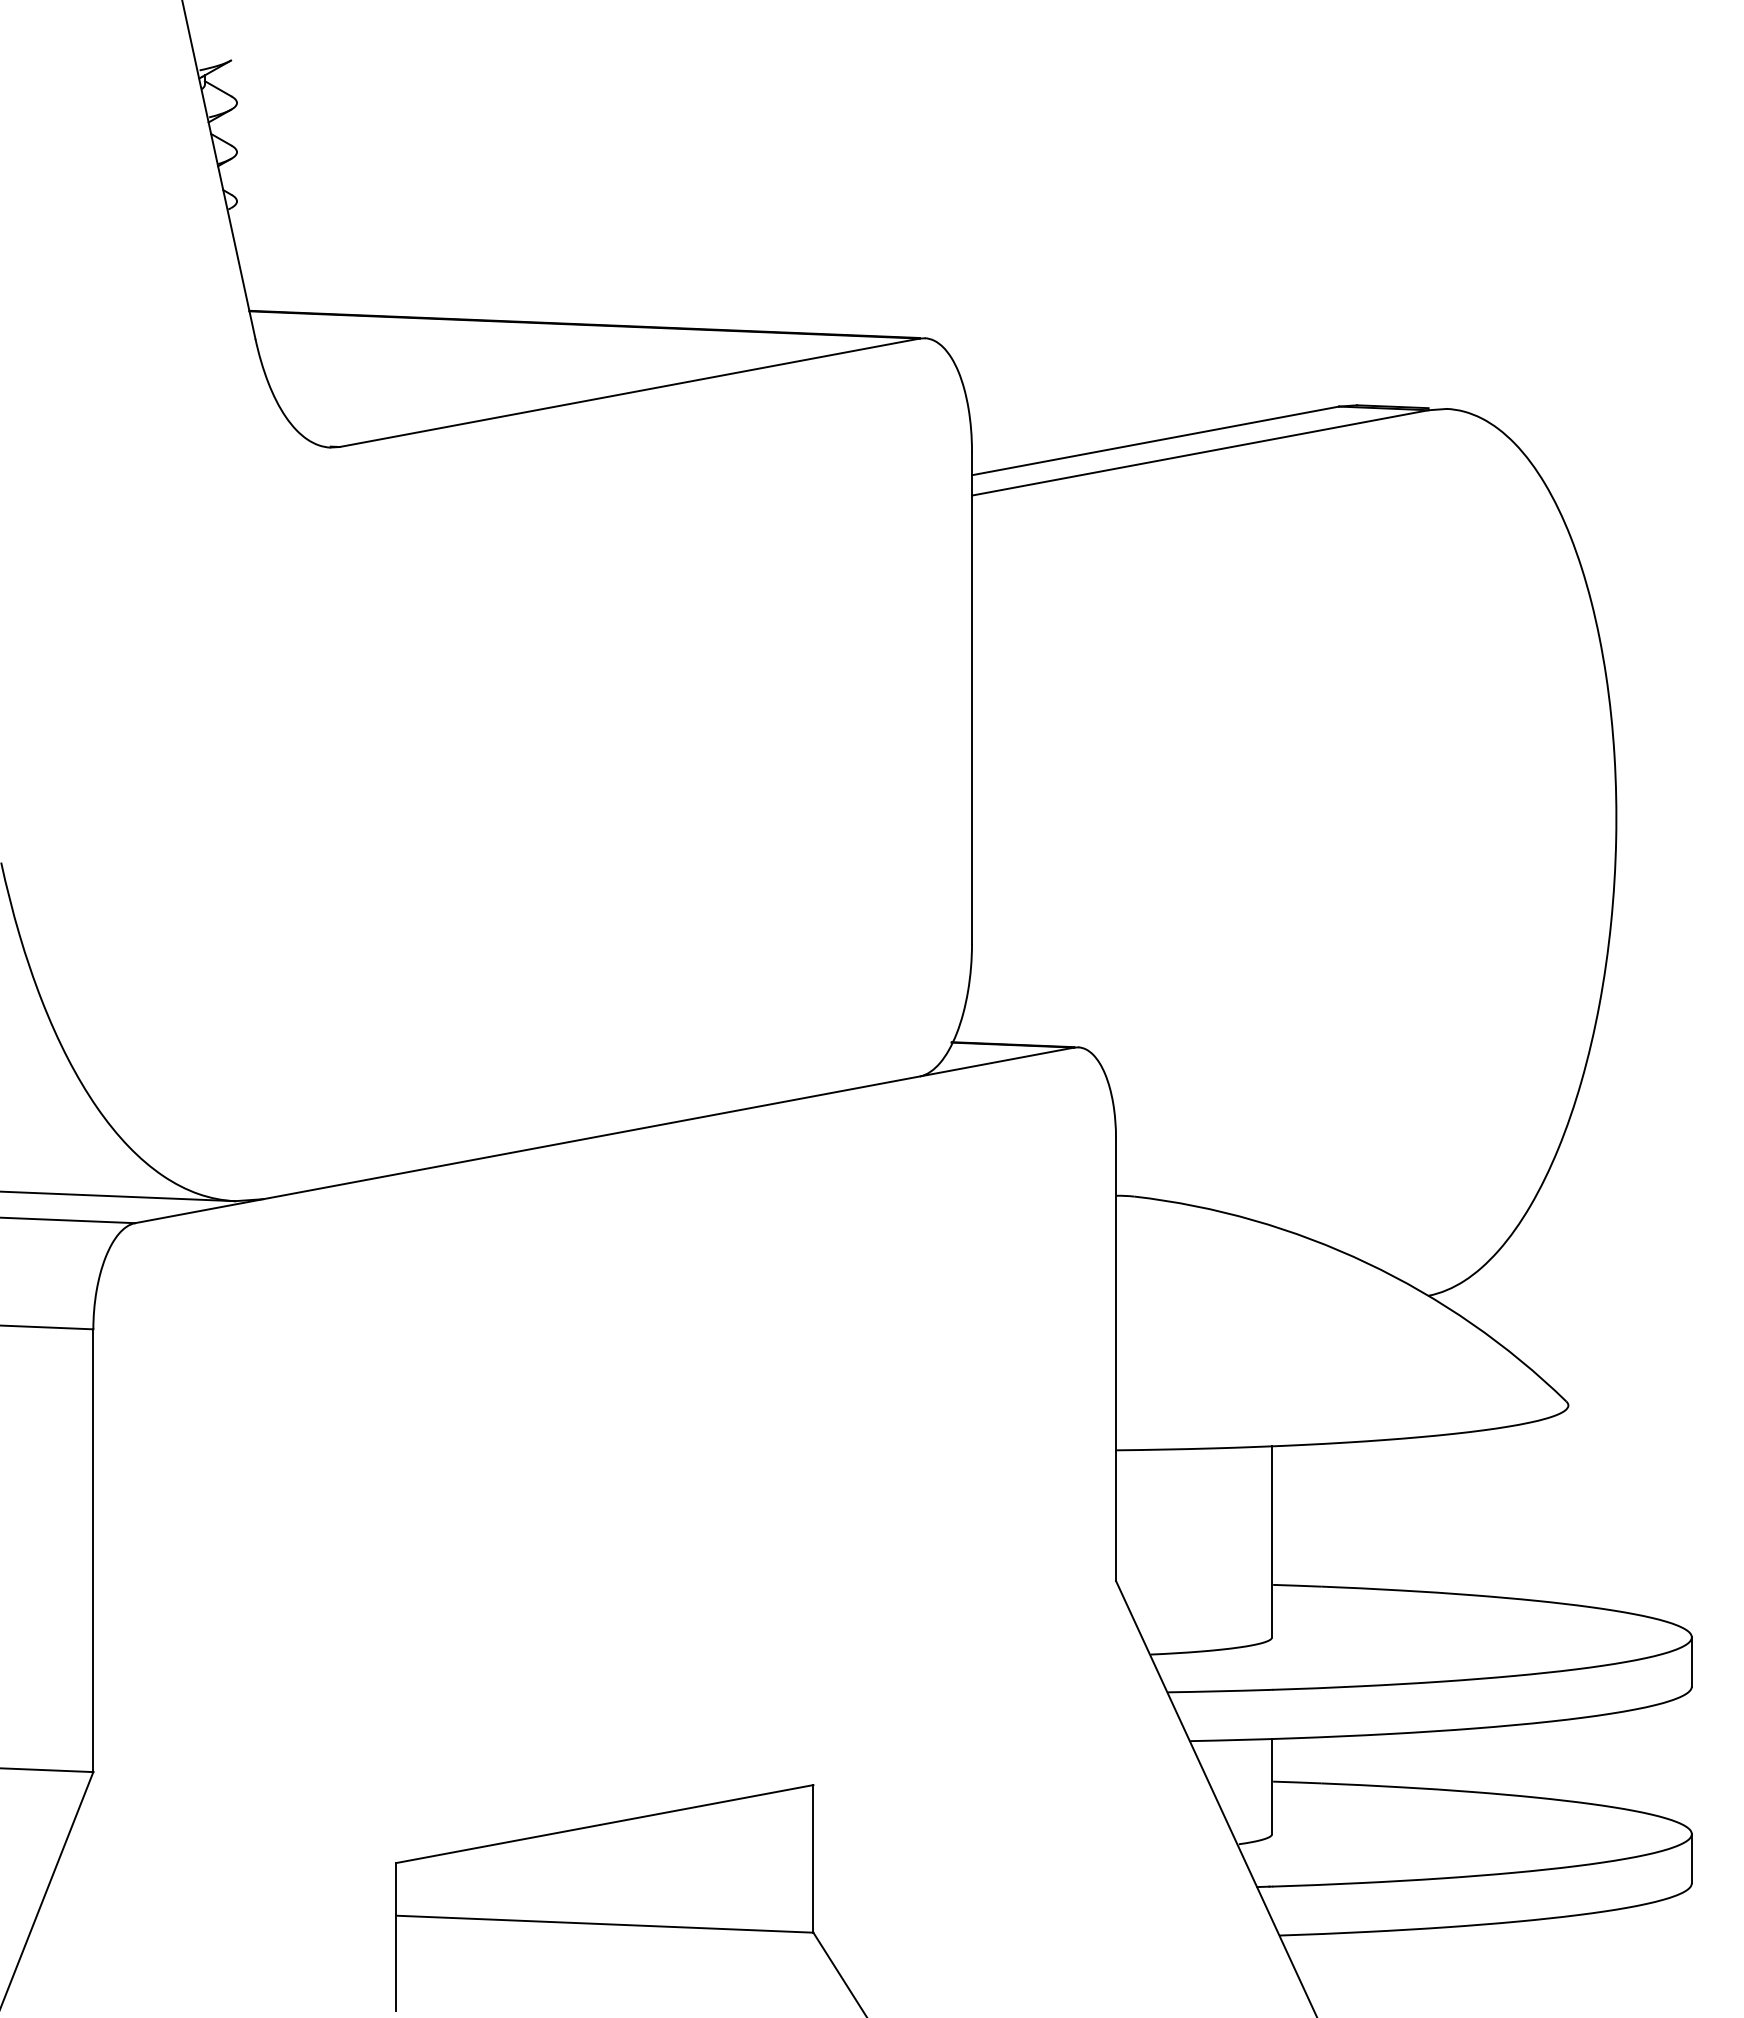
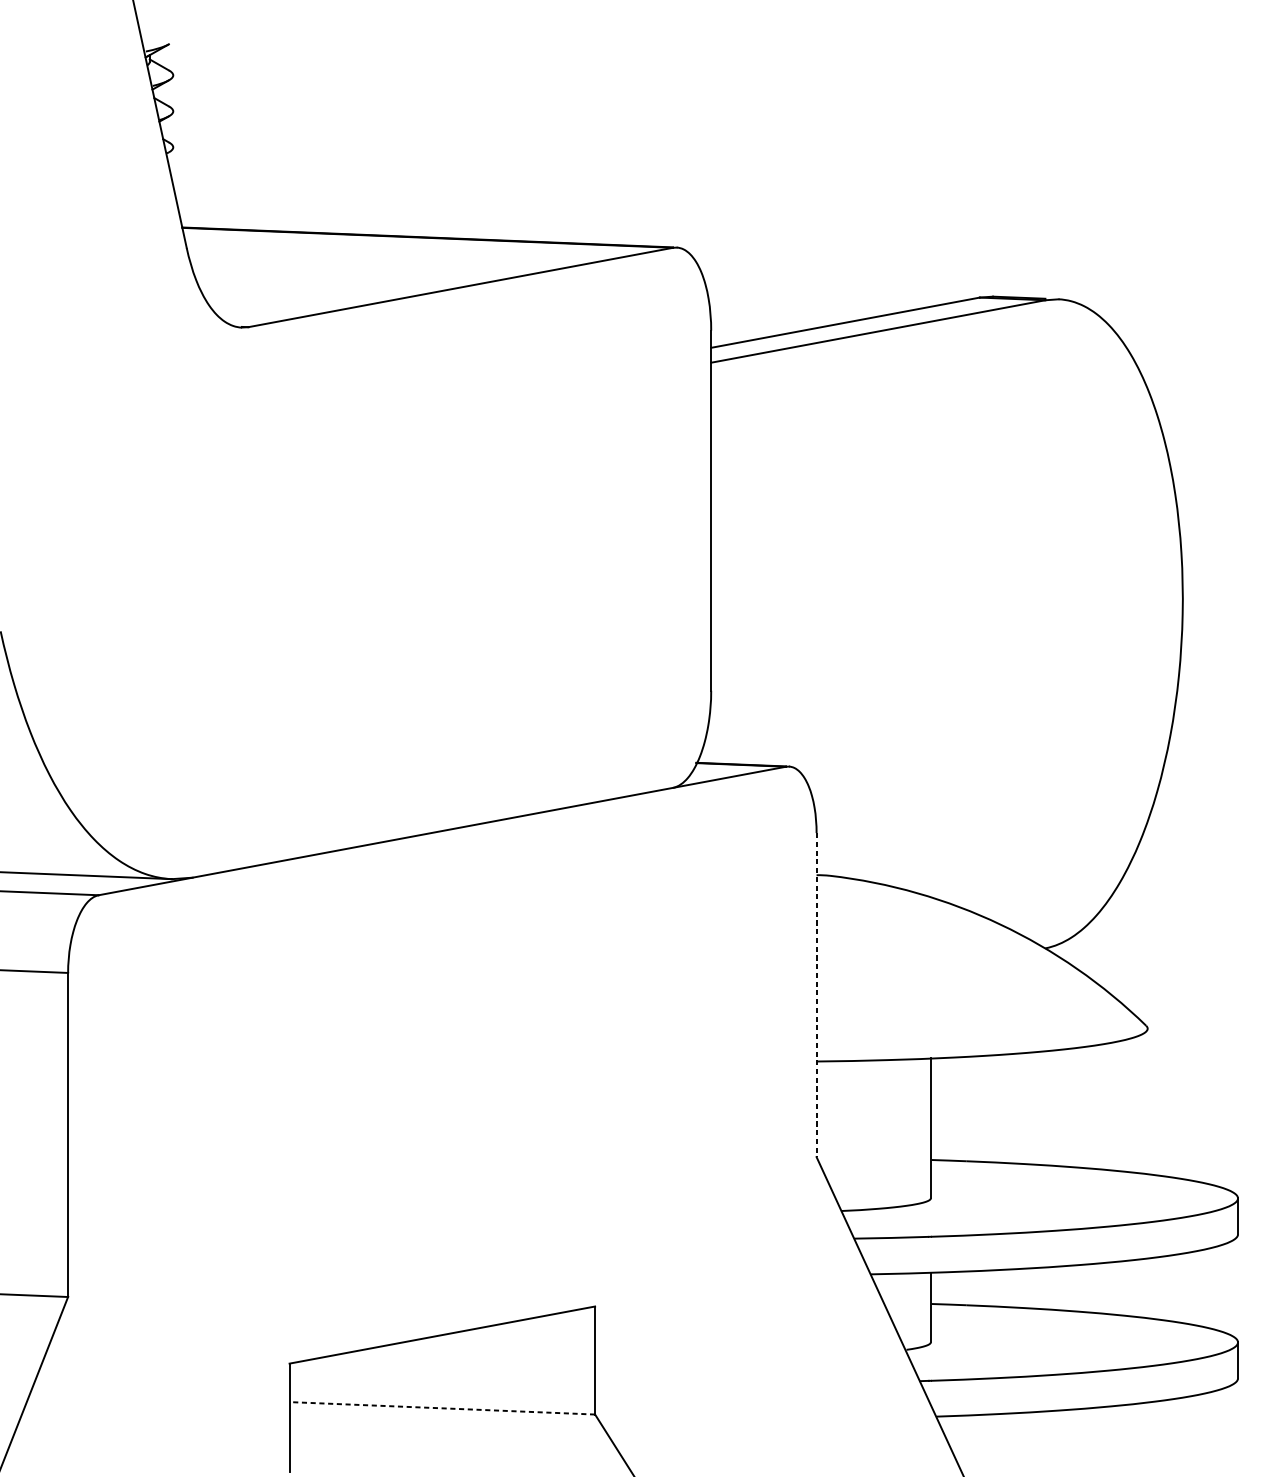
line: (1116, 1360) -> (816, 995), solid -> dashed
line: (604, 1924) -> (442, 1408), solid -> dashed

